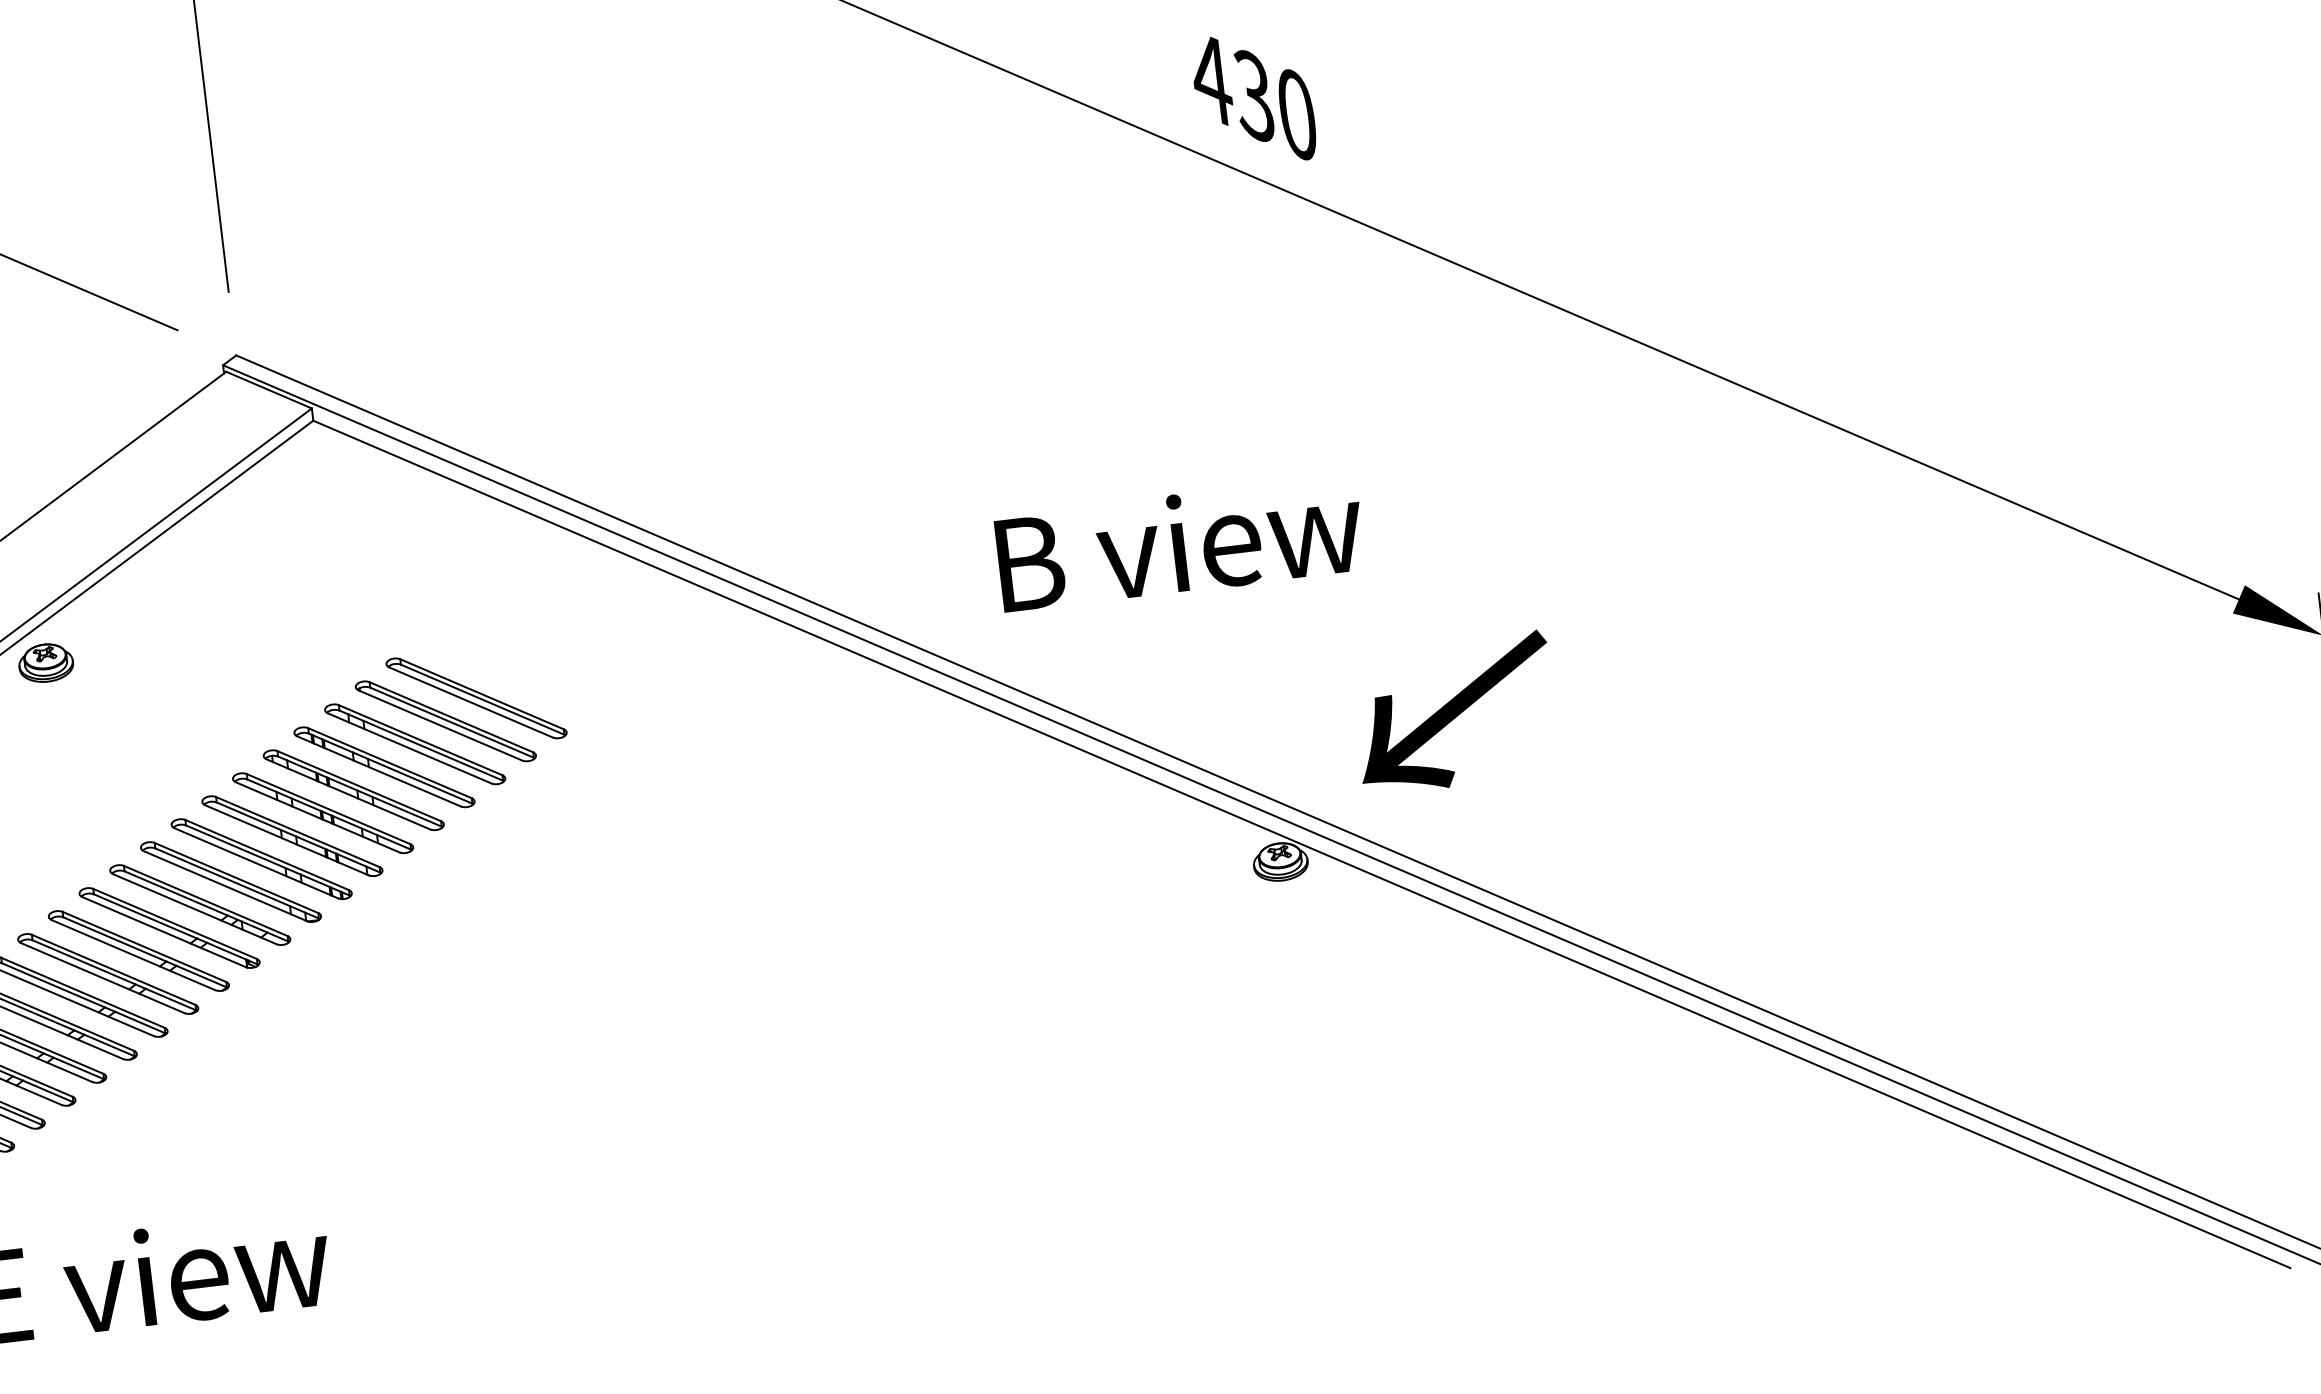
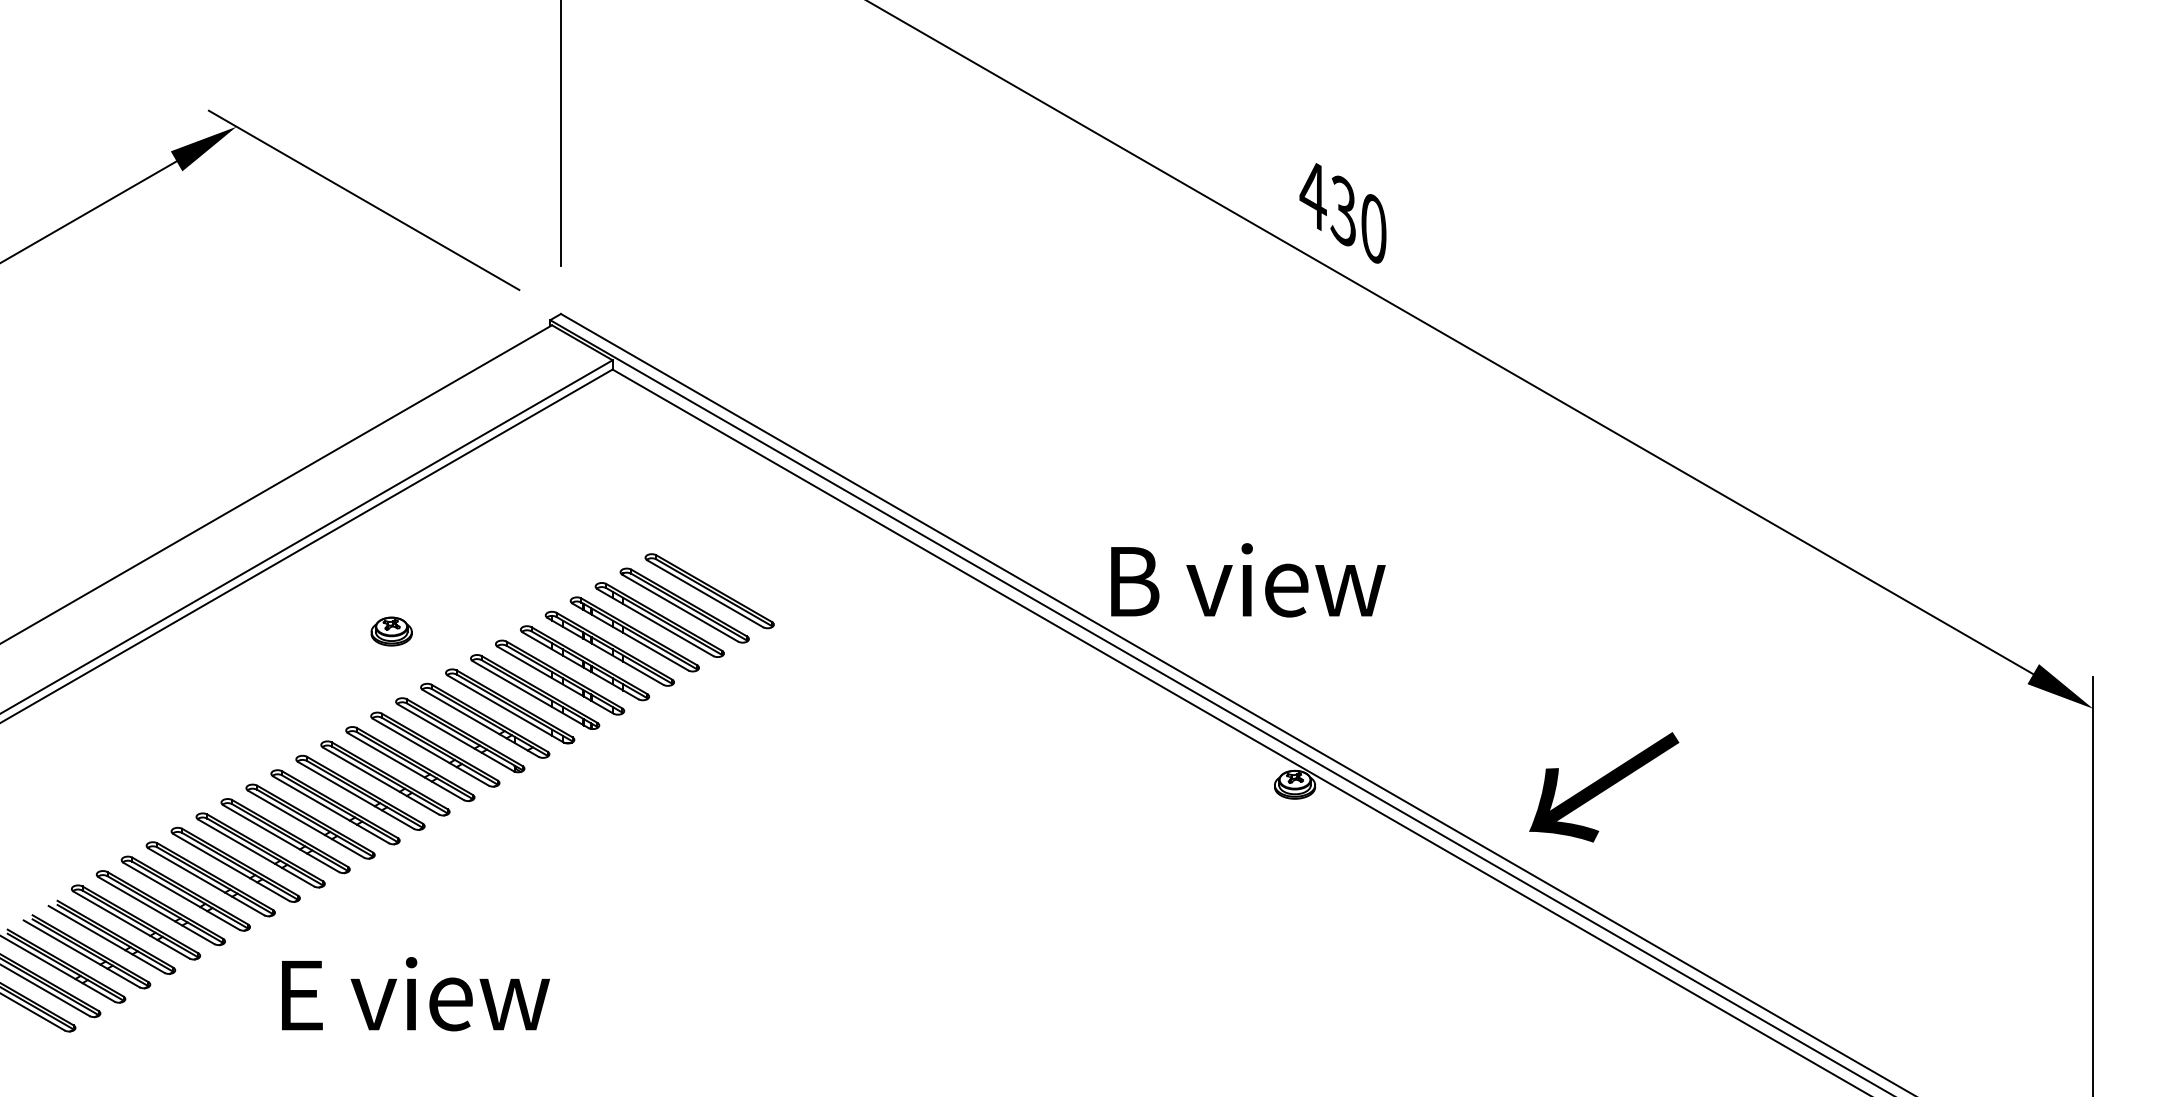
text: (1180, 543) -> (1248, 580), moved
part: (45, 662) -> (391, 631), moved
text: (1455, 713) -> (1604, 787), moved

